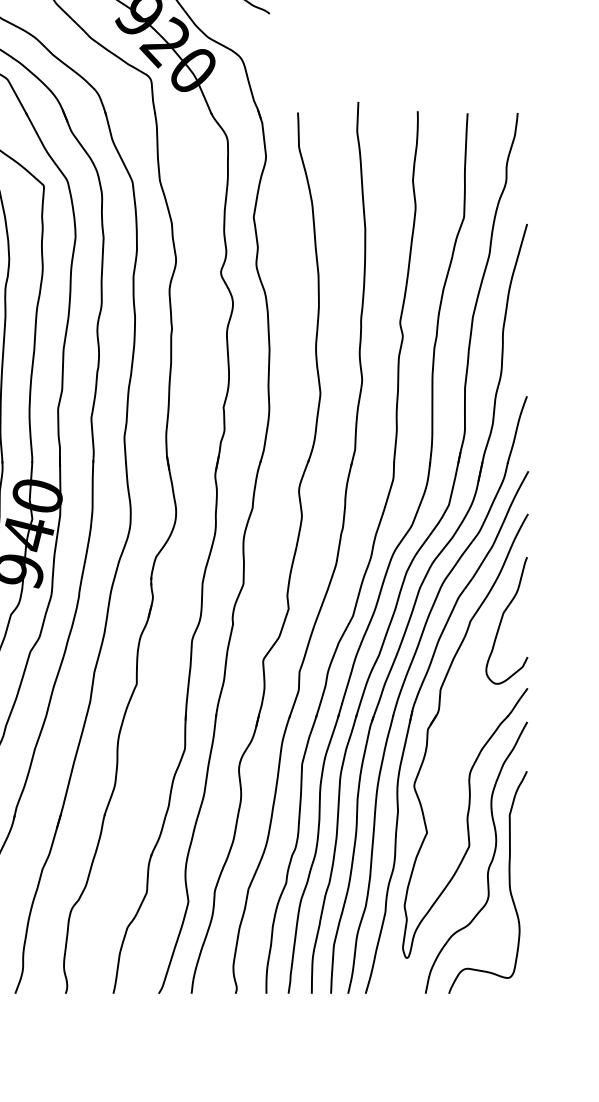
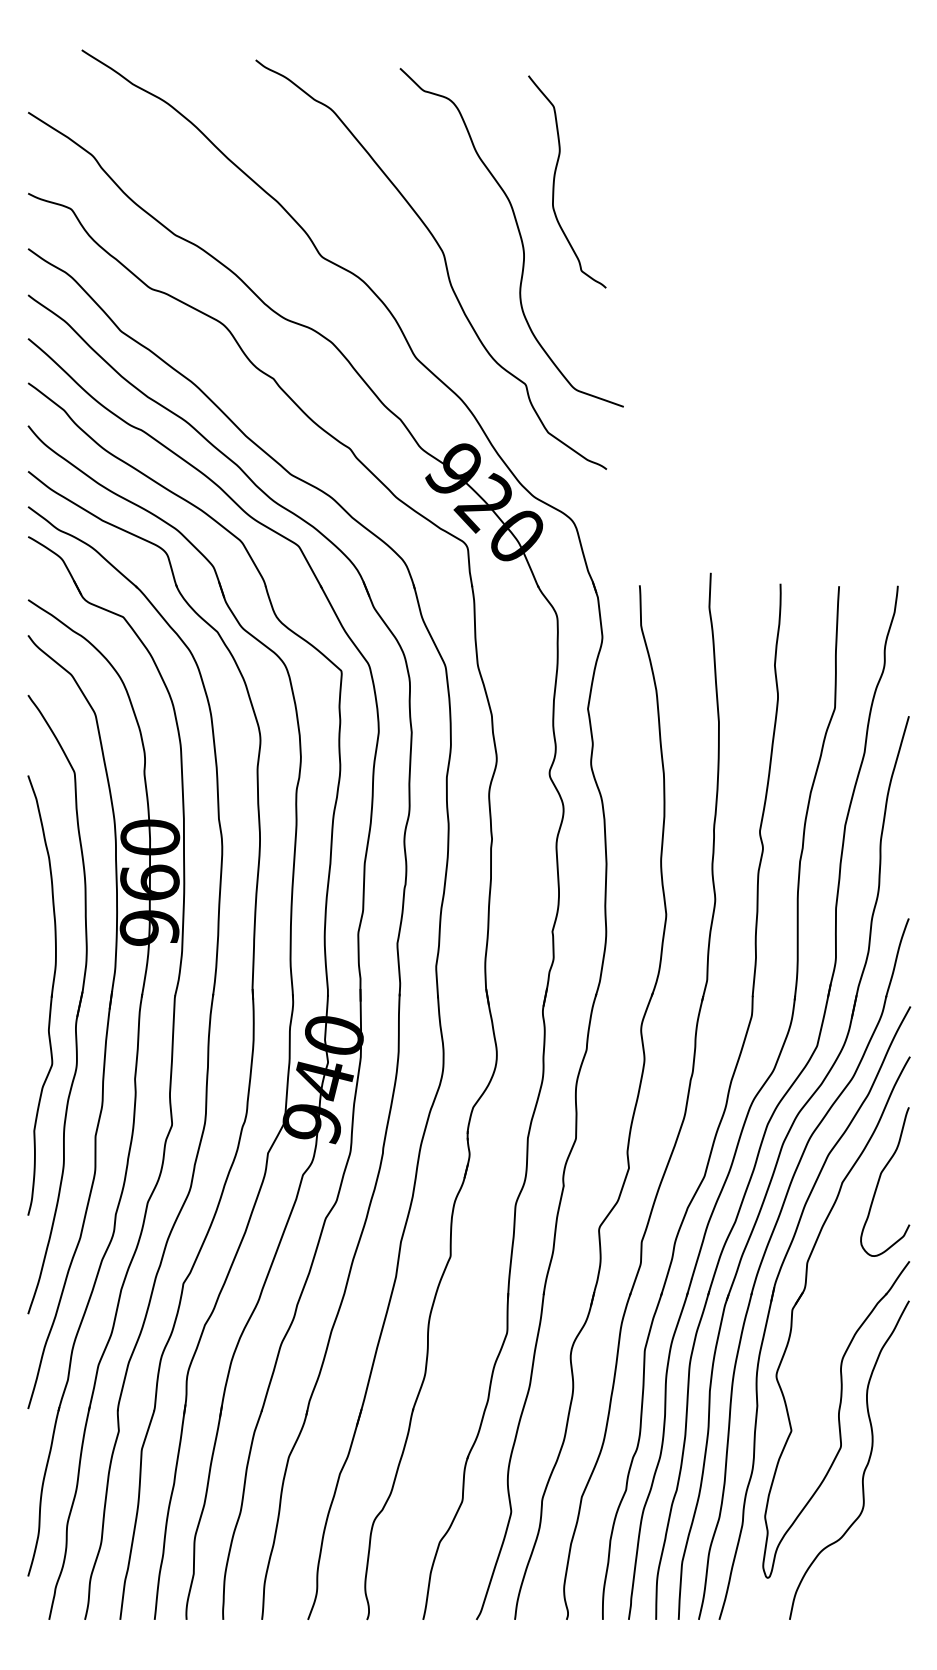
curve: (508, 881) -> (887, 1488), removed

